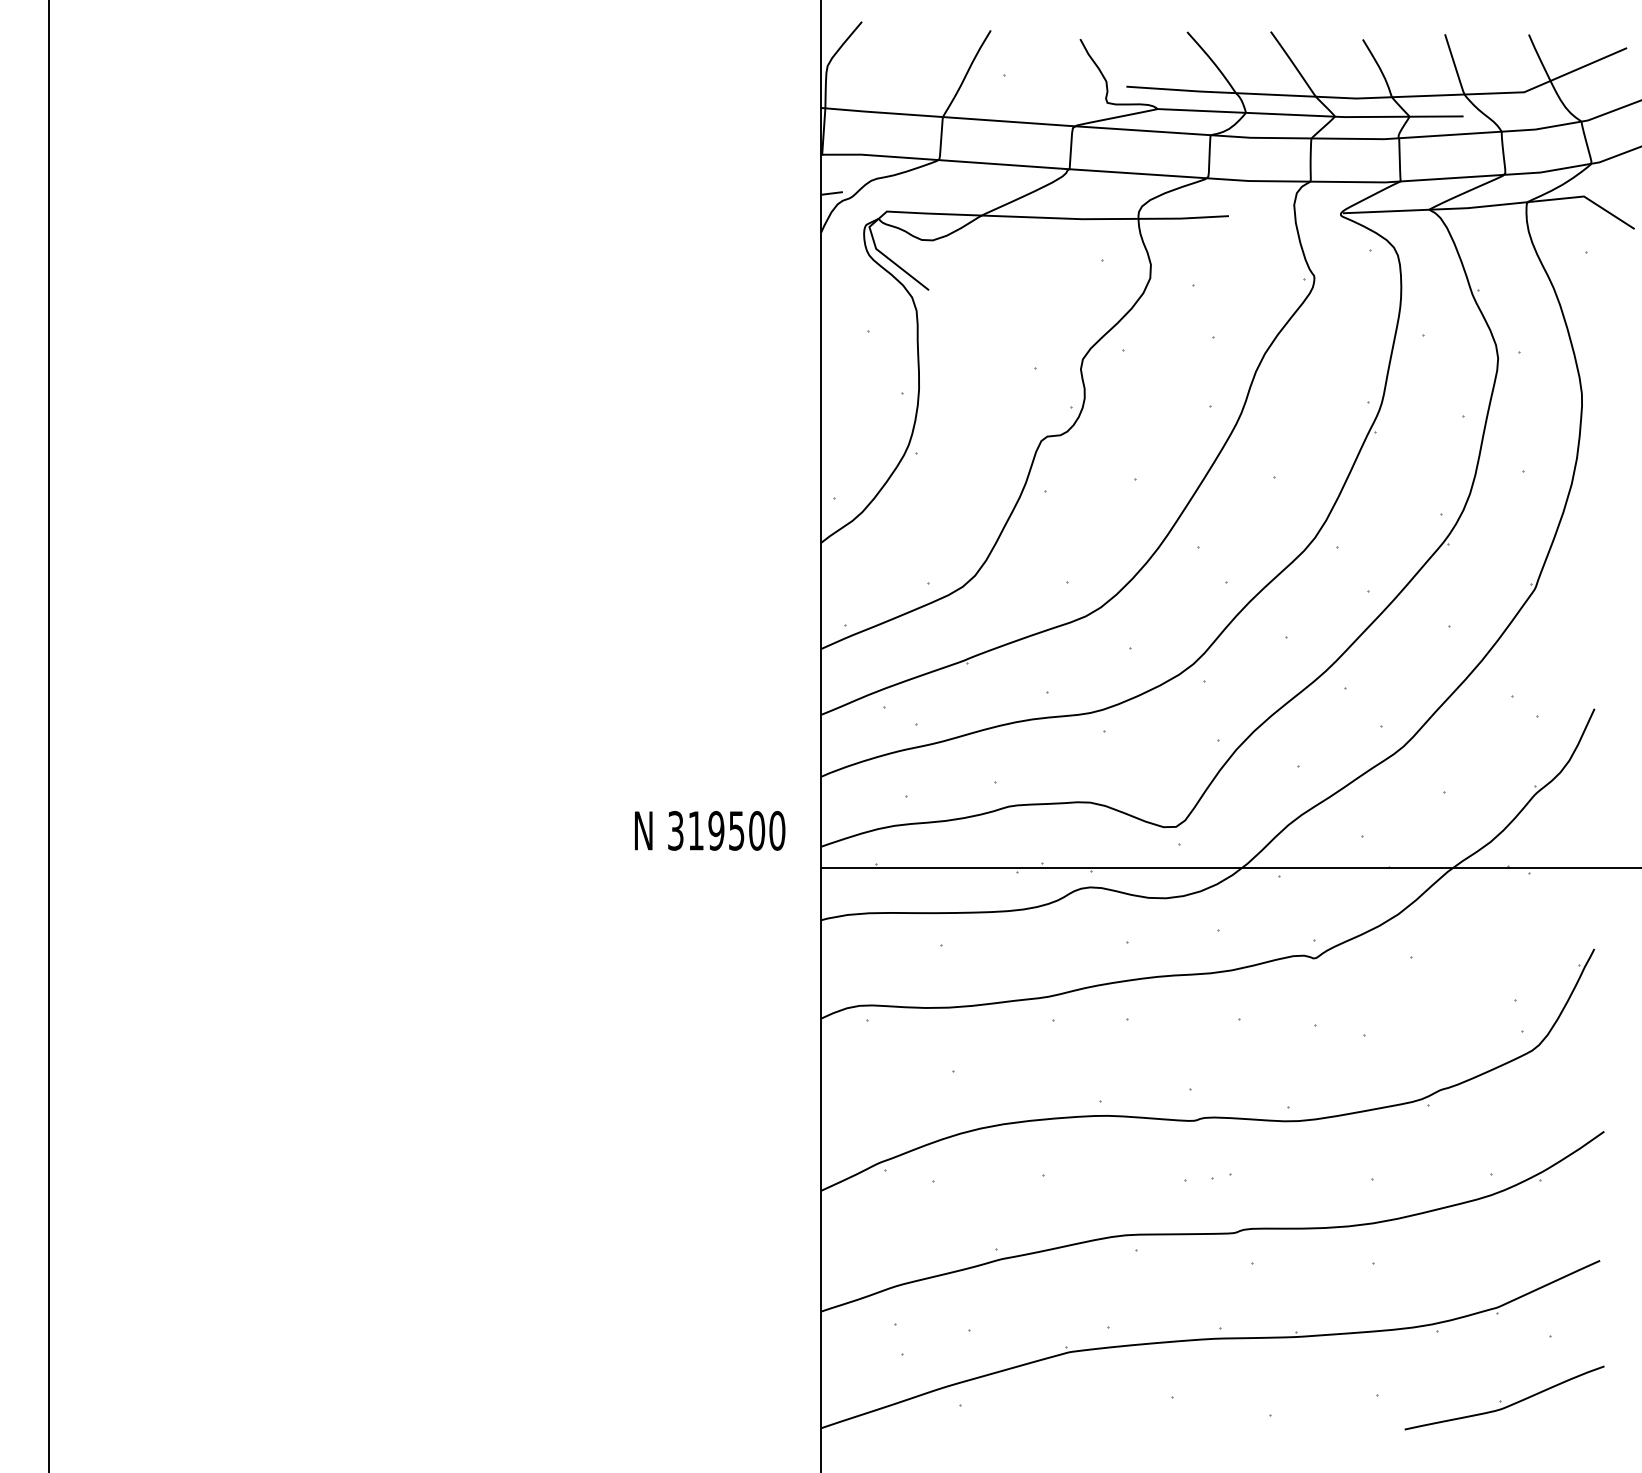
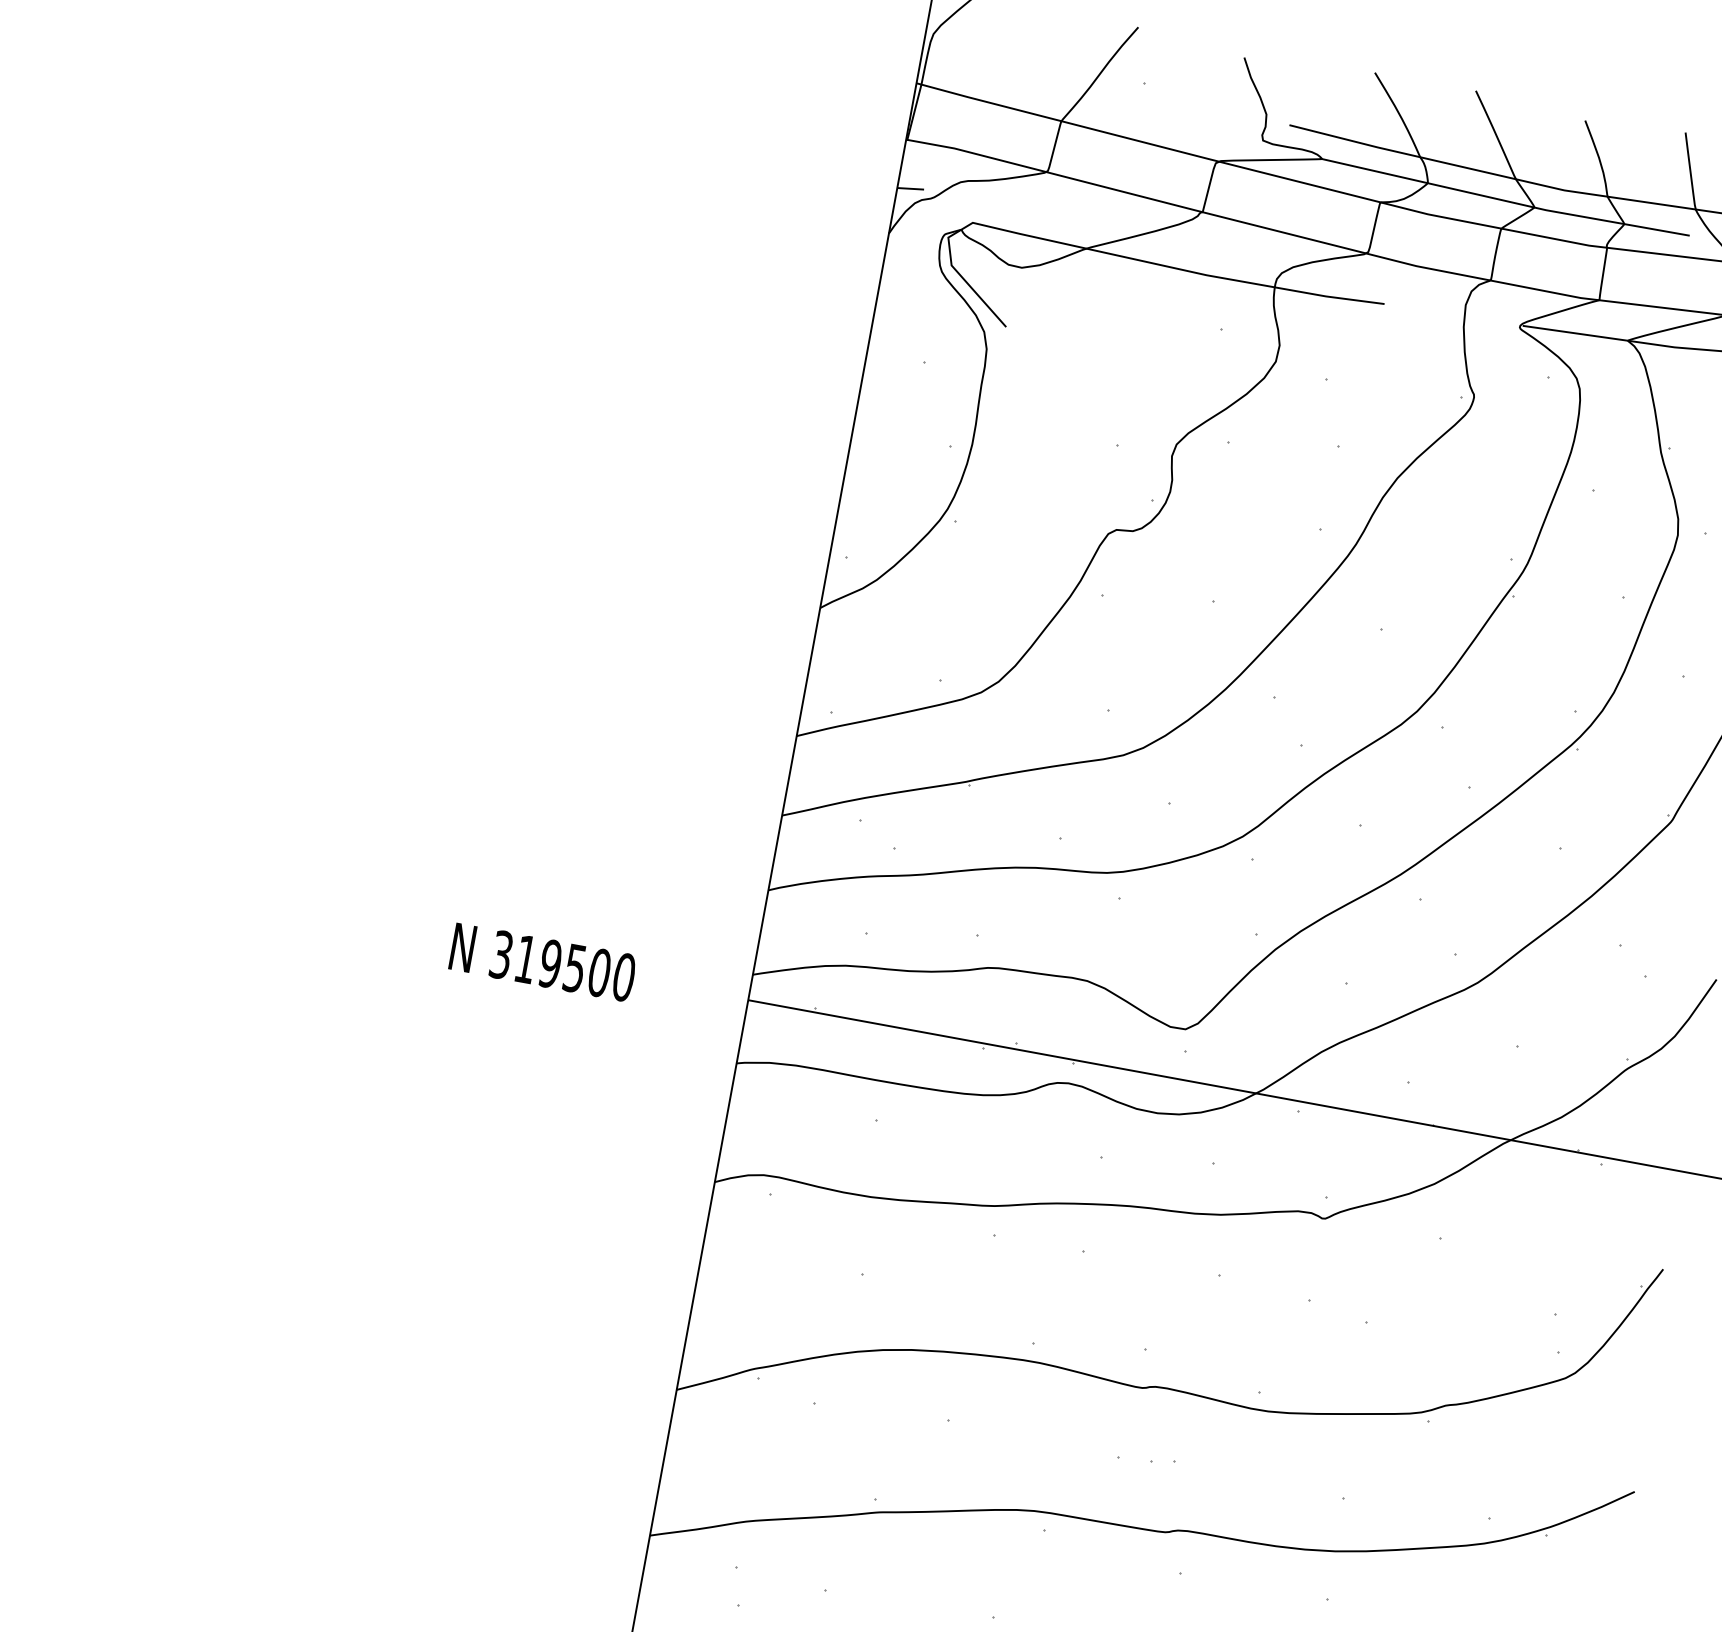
text: (710, 830) -> (543, 962), moved

